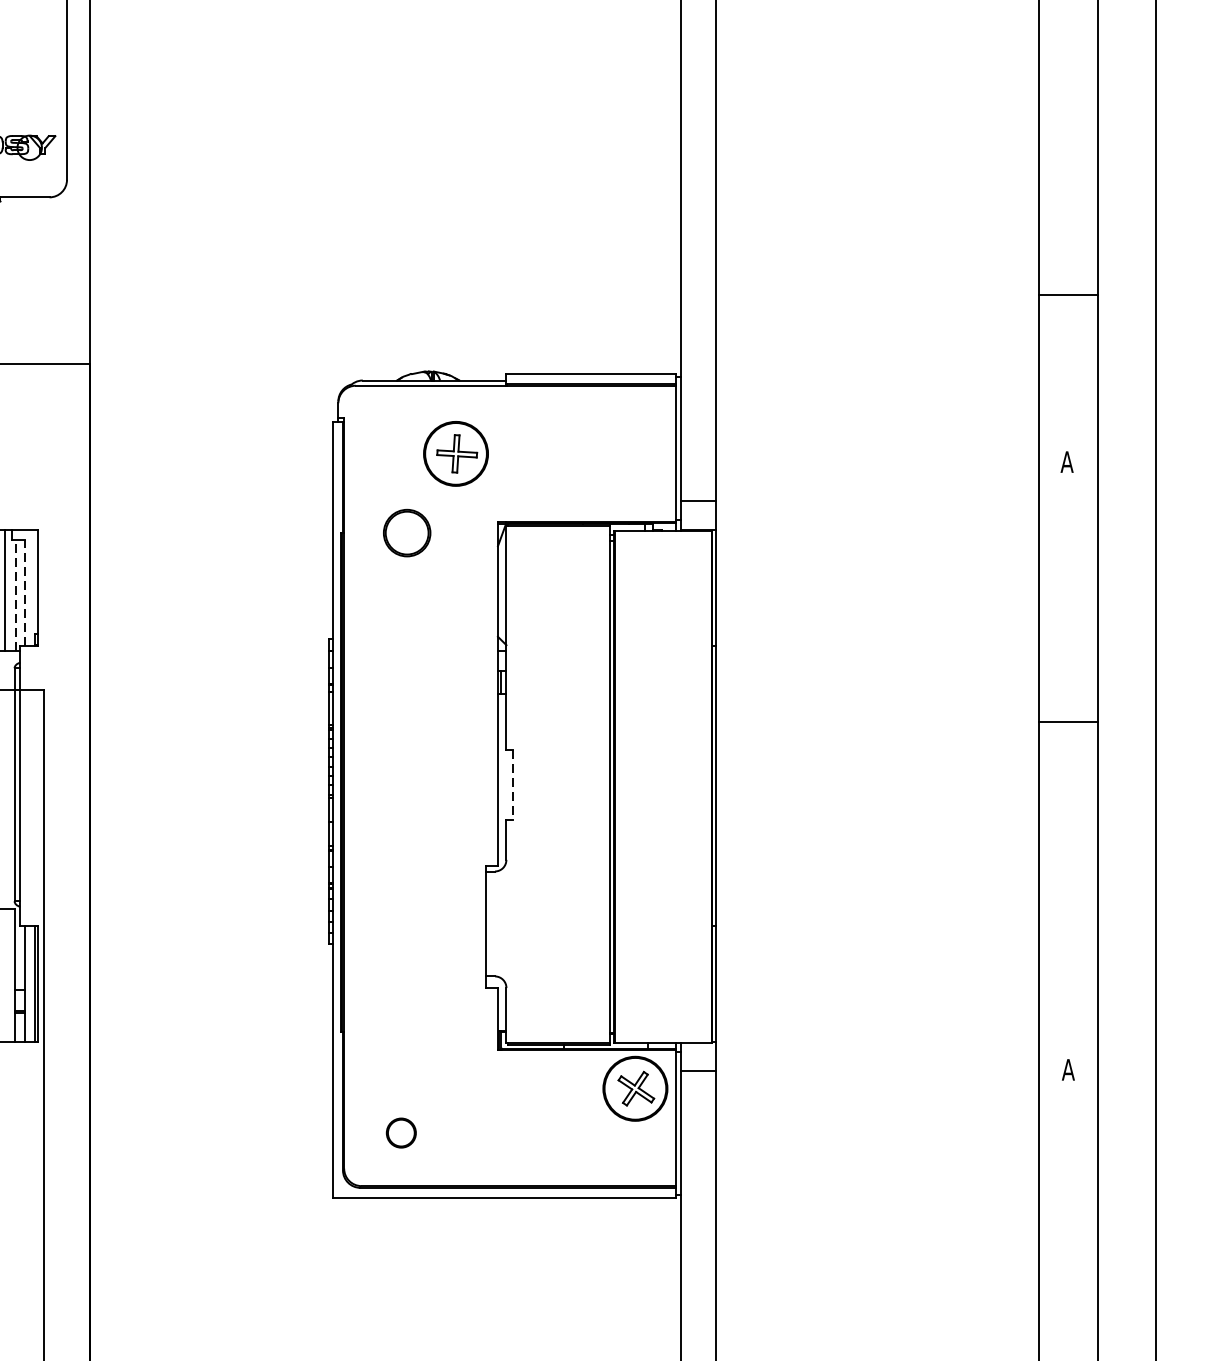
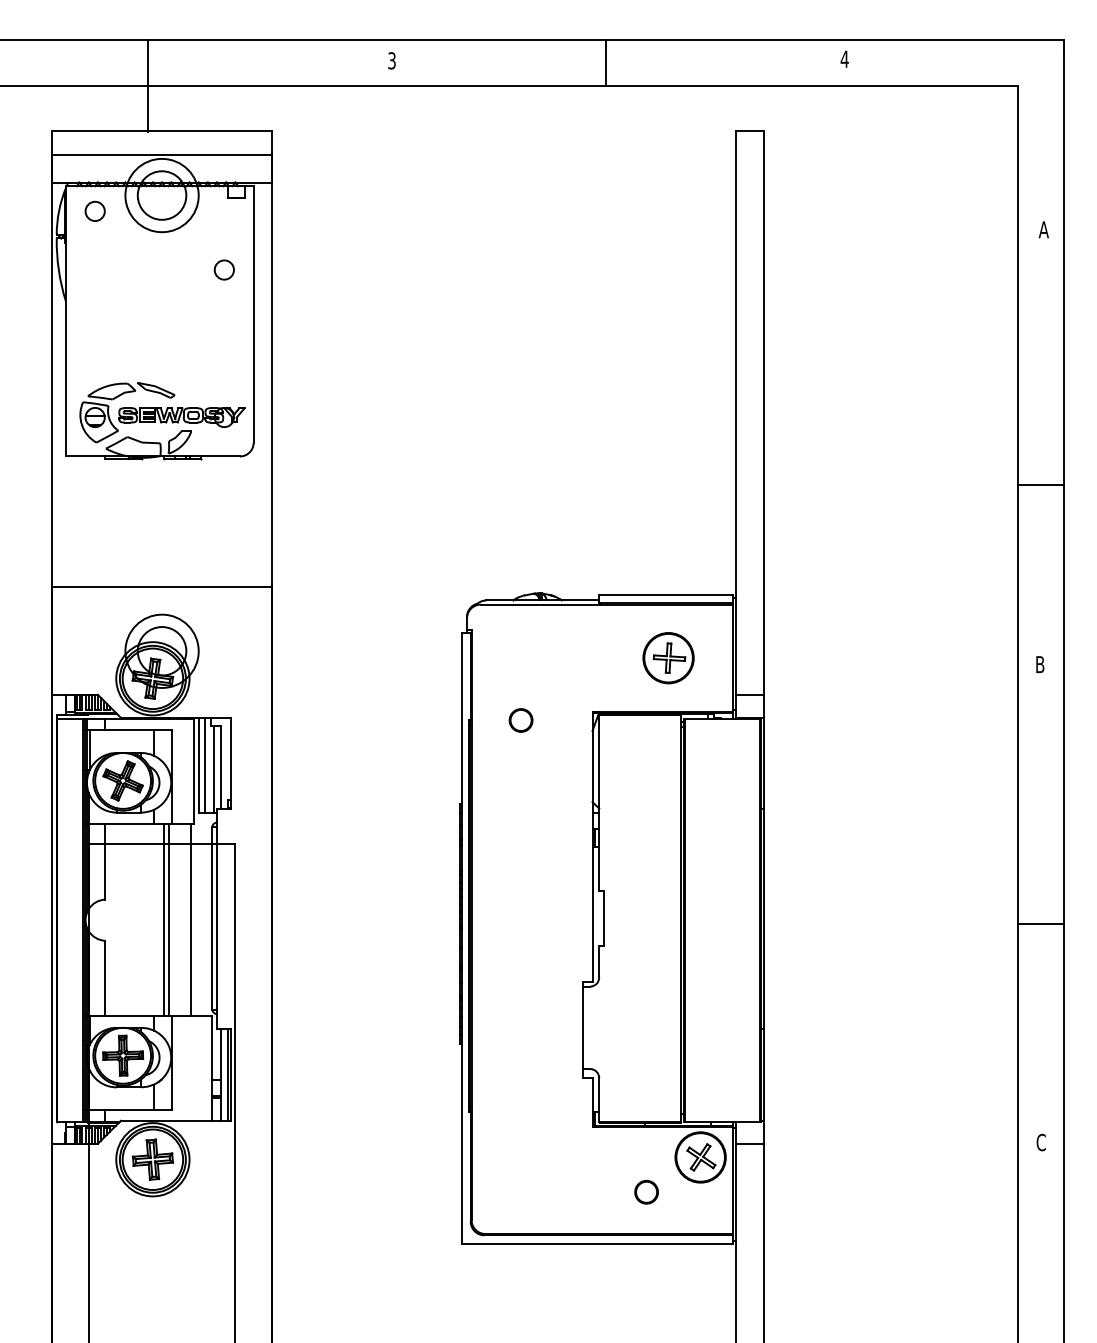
line: (1068, 295) -> (1041, 484), moved
part: (455, 454) -> (668, 658), moved
text: (1067, 461) -> (1040, 664), A -> B
part: (406, 533) -> (520, 720), size x0.62
line: (24, 592) -> (220, 767), dashed -> solid
line: (15, 595) -> (213, 769), dashed -> solid
line: (1068, 722) -> (1041, 924), moved
line: (513, 784) -> (604, 918), dashed -> solid
text: (1068, 1069) -> (1041, 1142), A -> C
circle: (401, 1133) -> (646, 1192), moved

